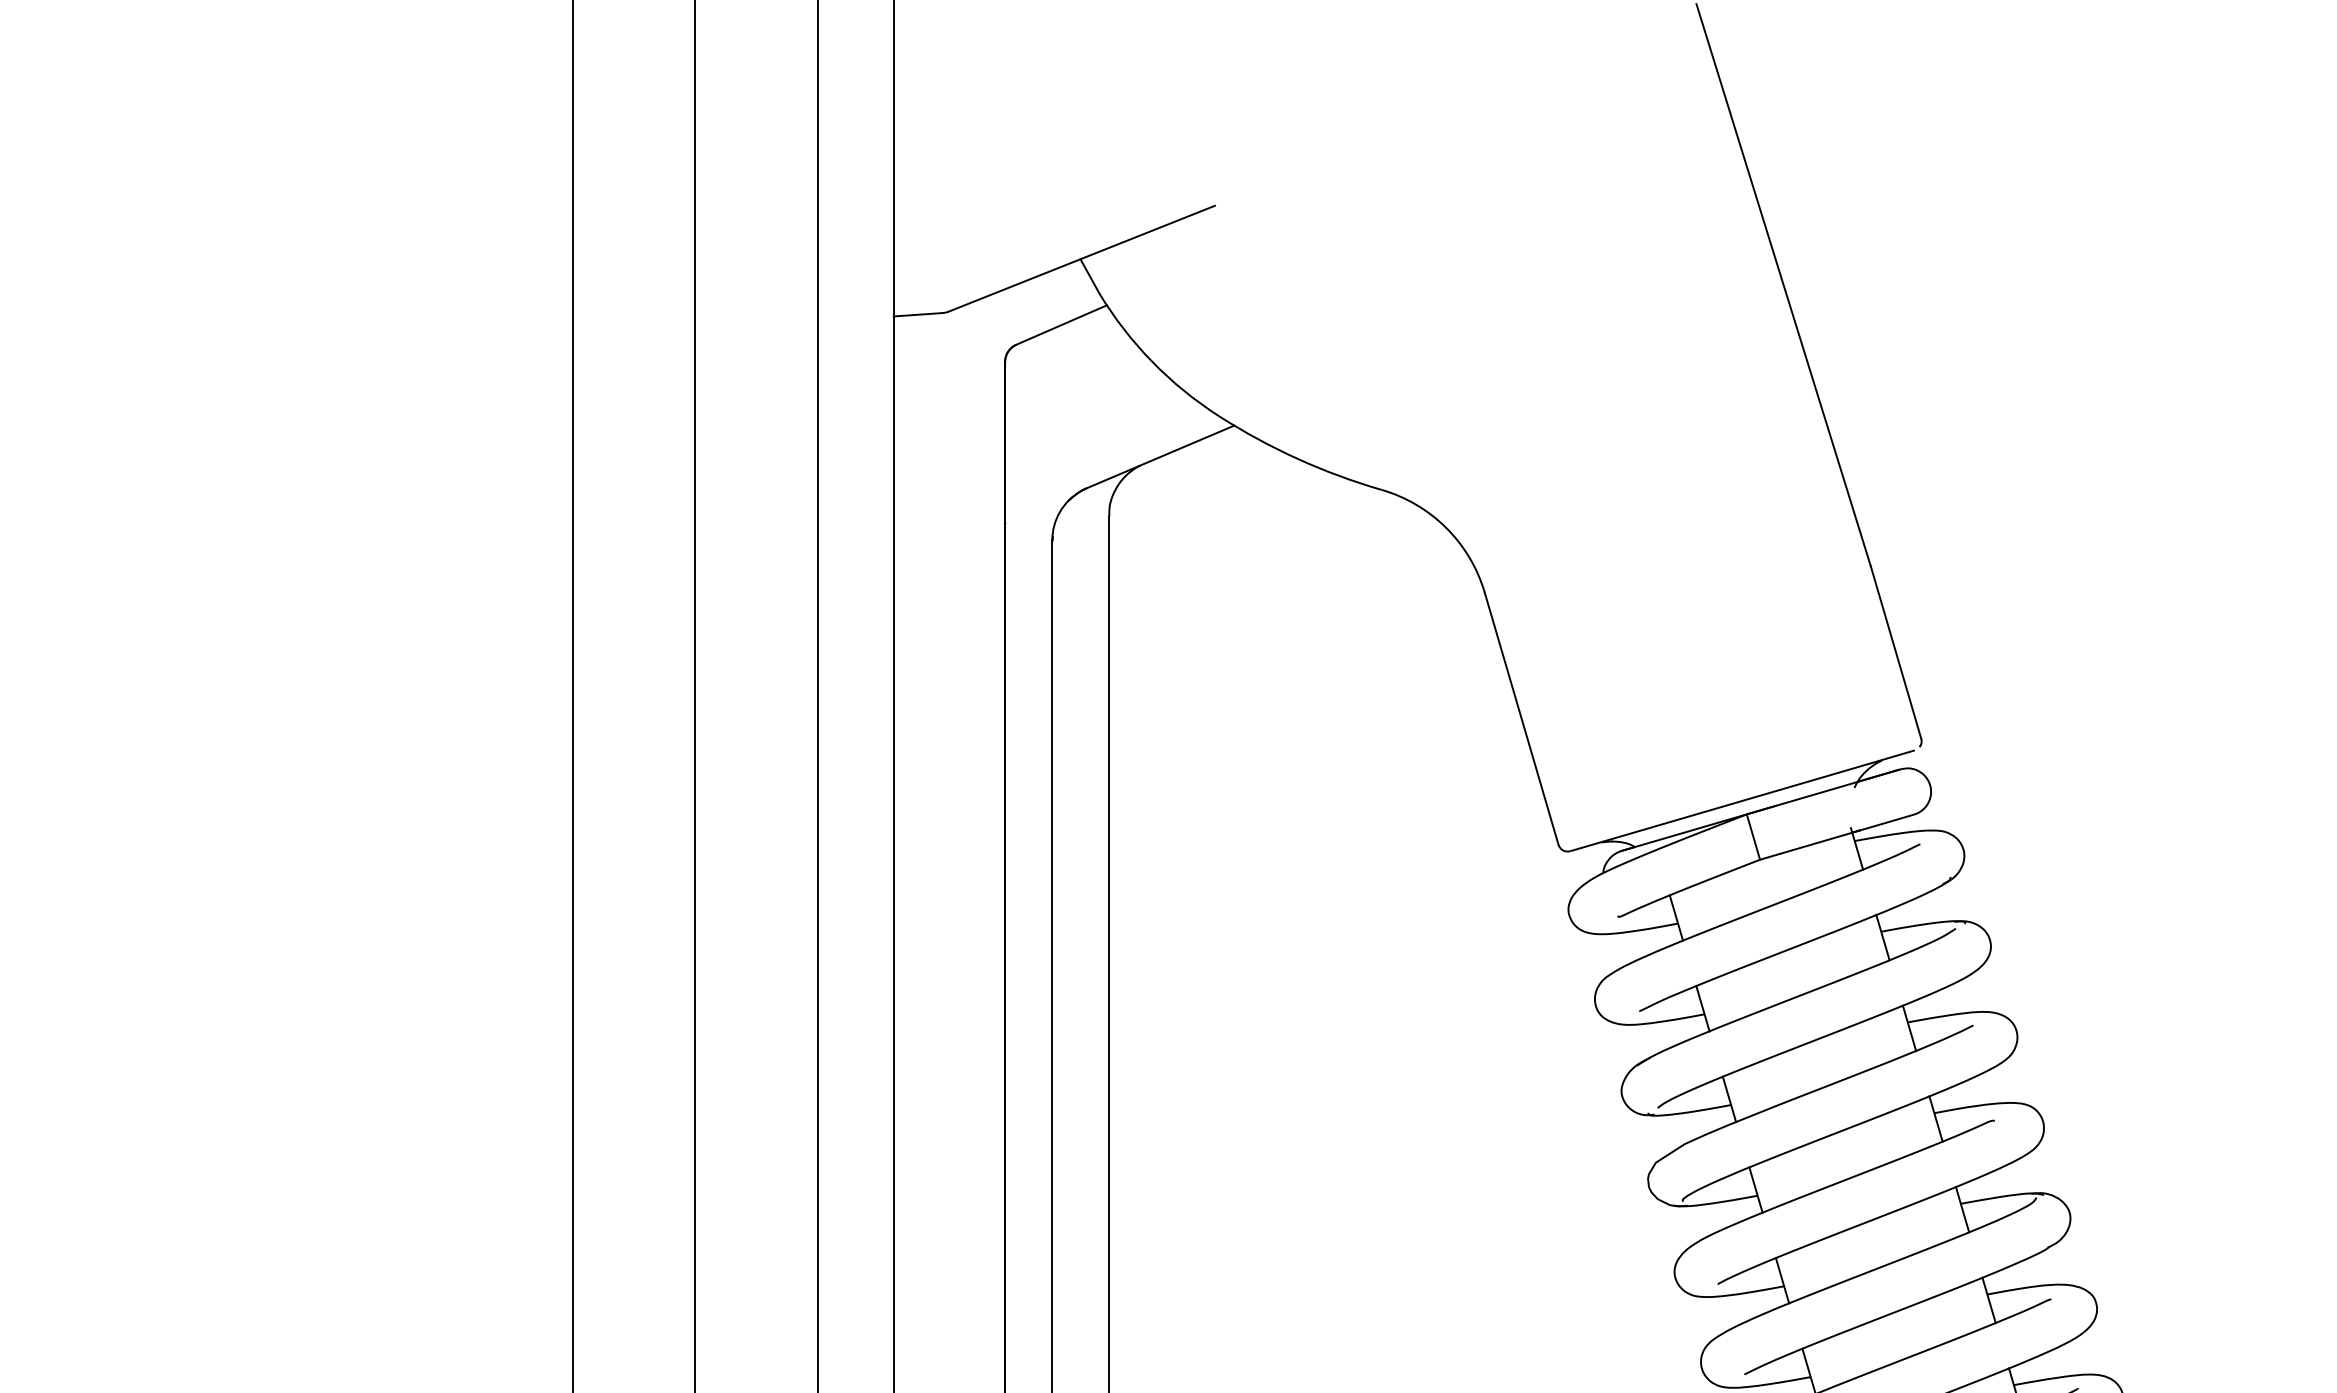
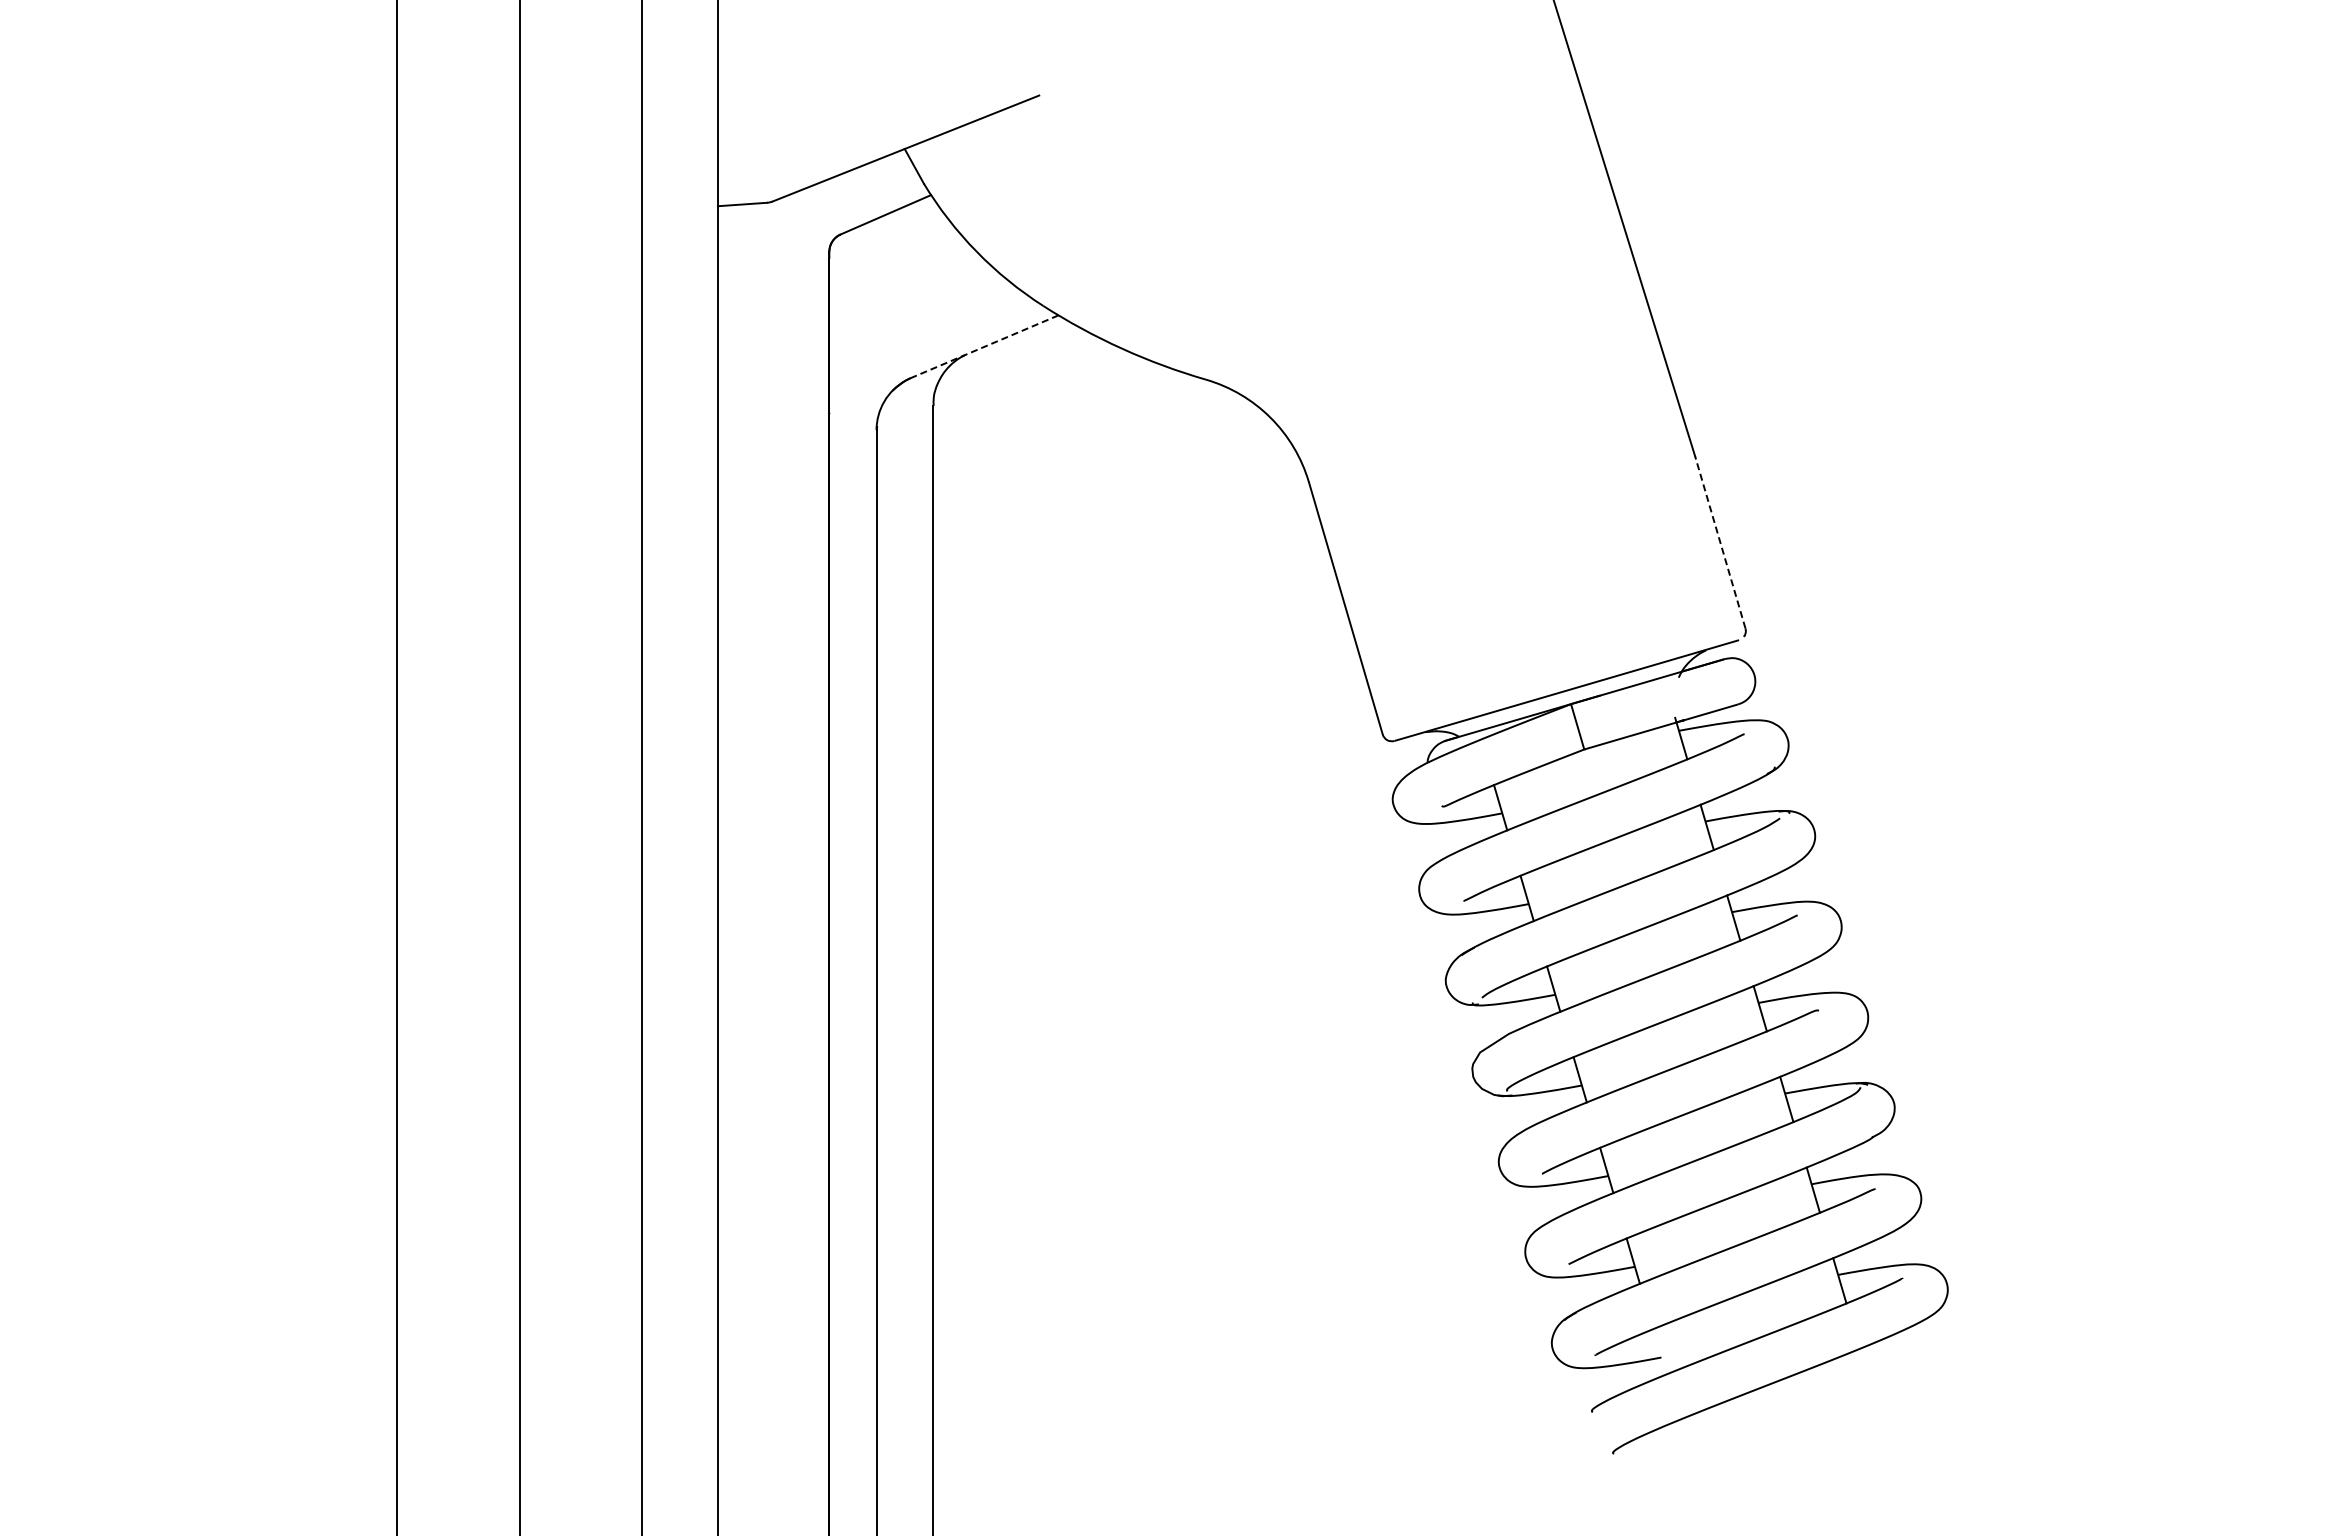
line: (1160, 456) -> (984, 346), solid -> dashed
line: (1896, 652) -> (1720, 542), solid -> dashed

